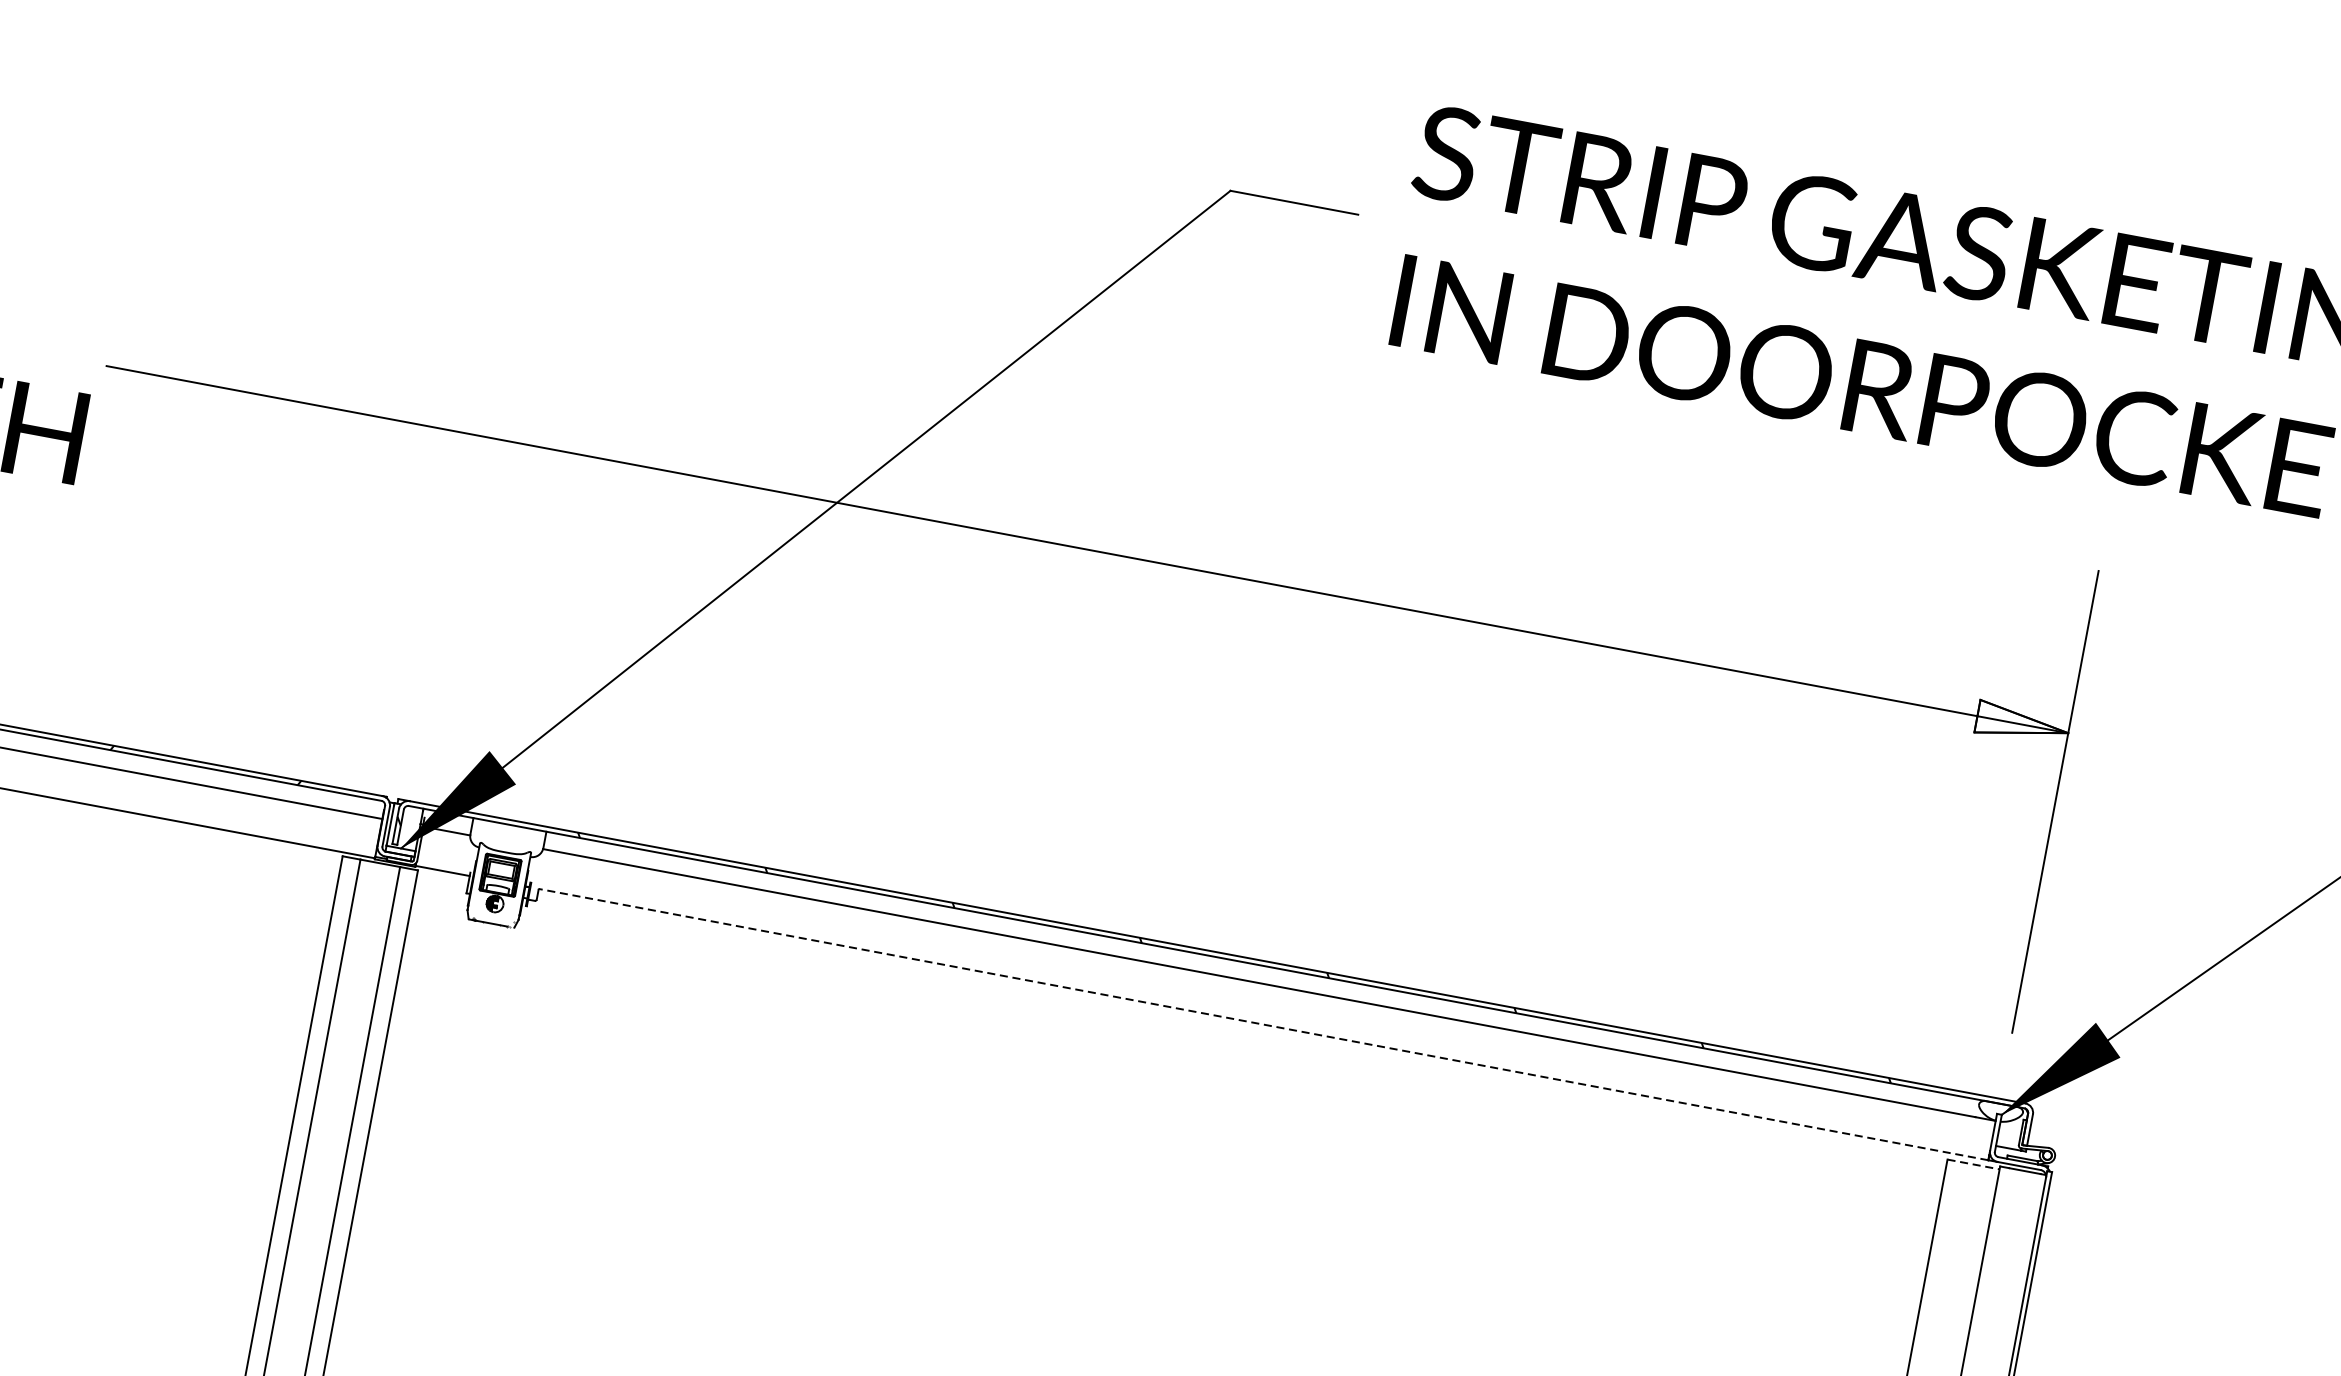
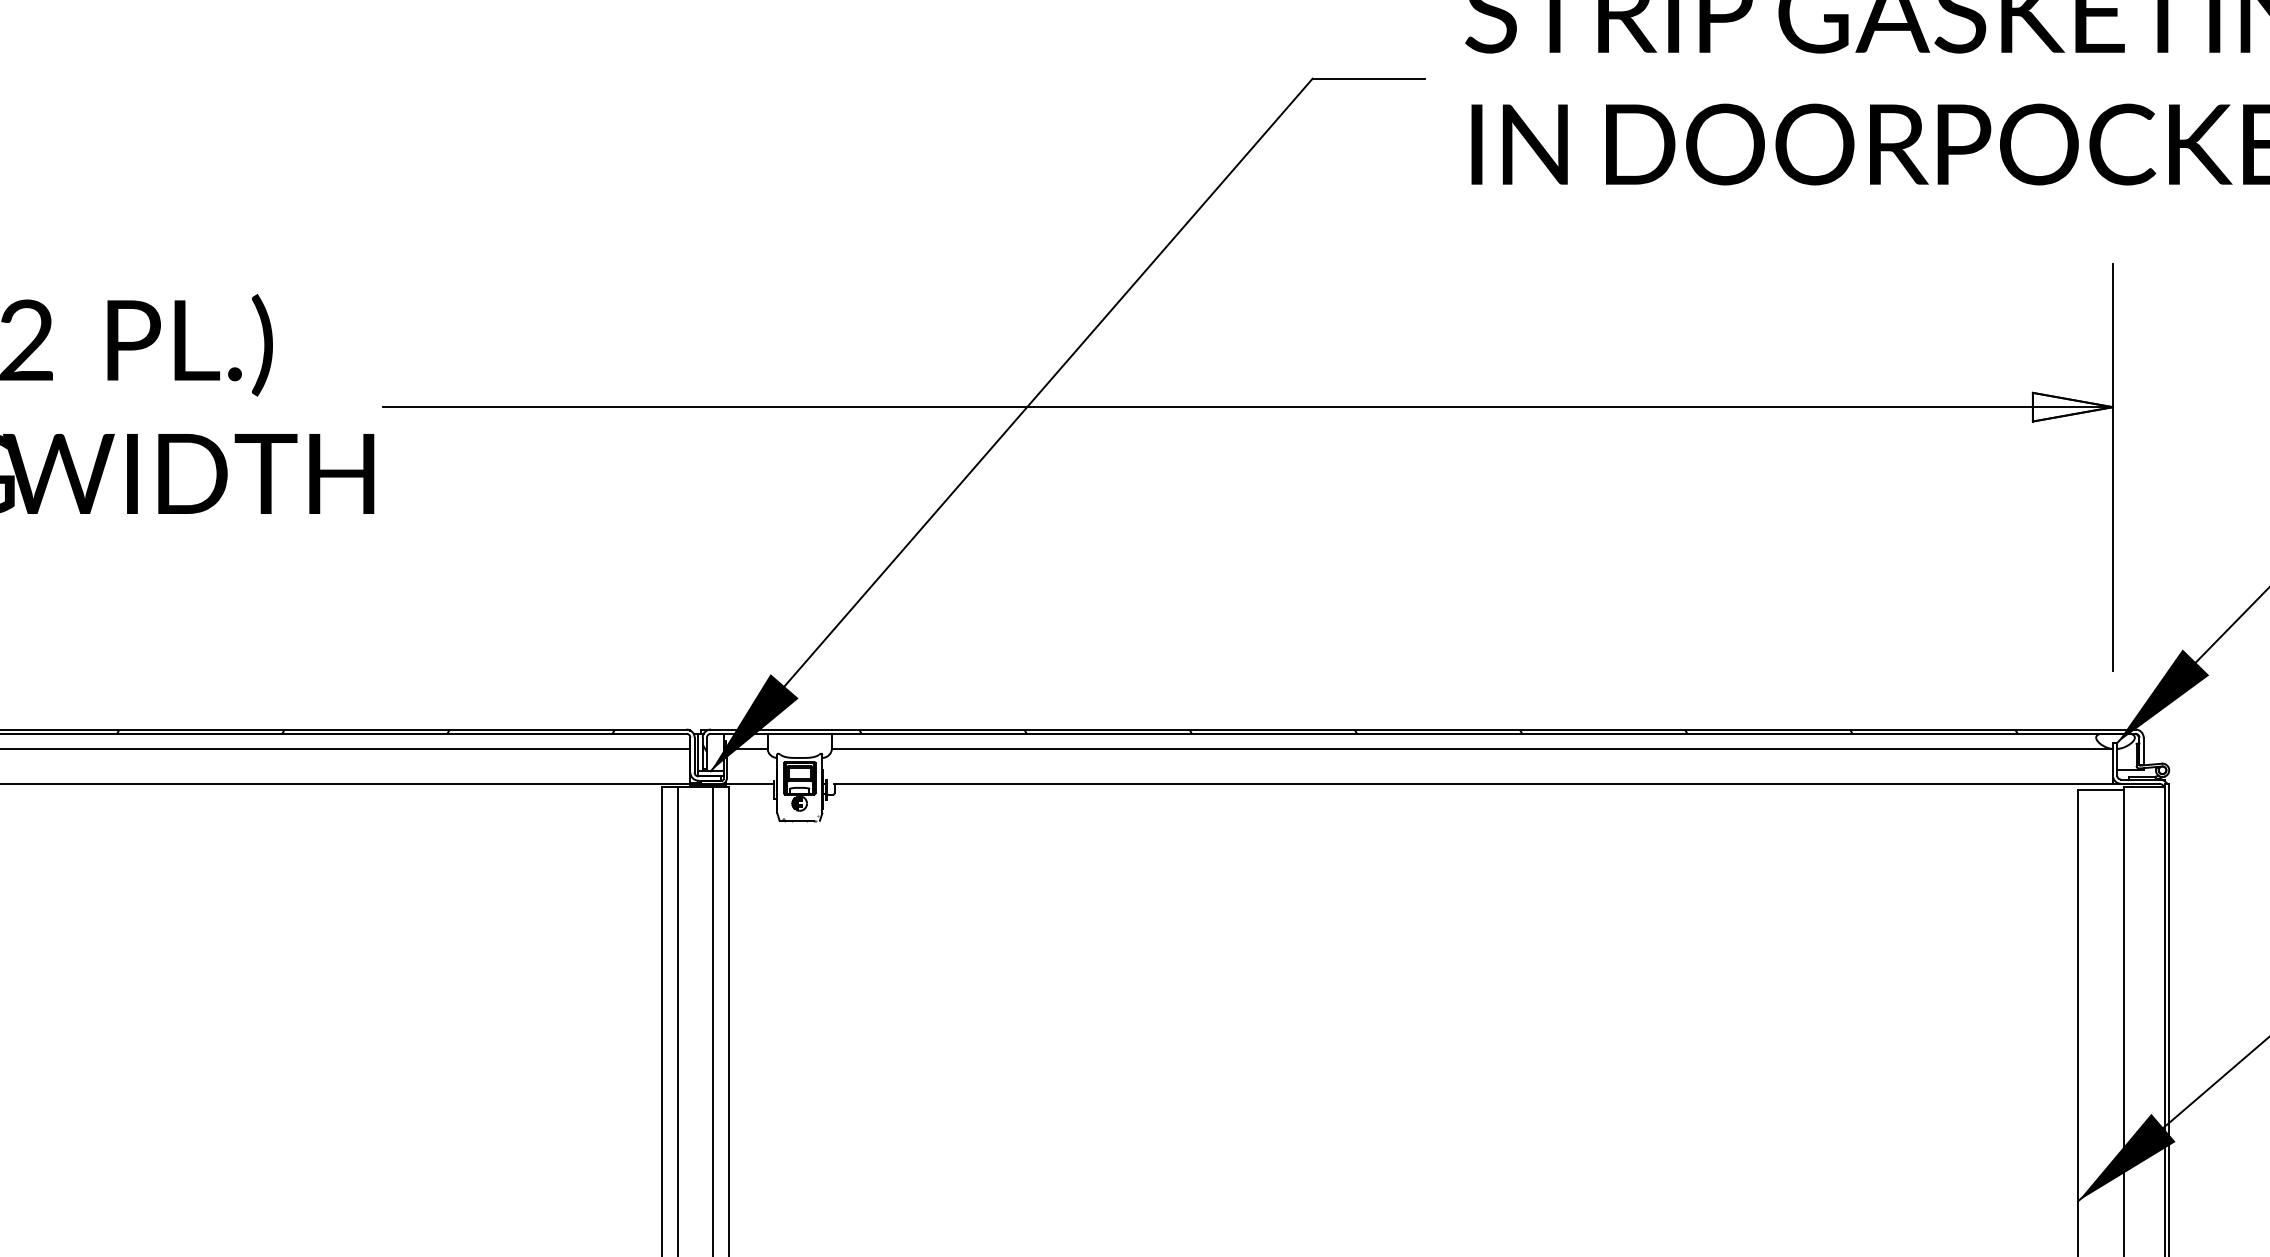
line: (1263, 1024) -> (1473, 783), dashed -> solid
line: (1974, 1164) -> (2101, 789), dashed -> solid

